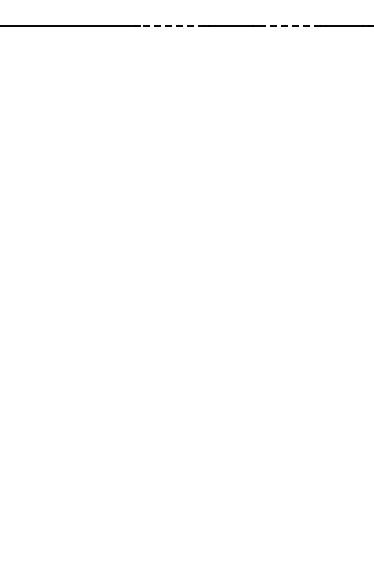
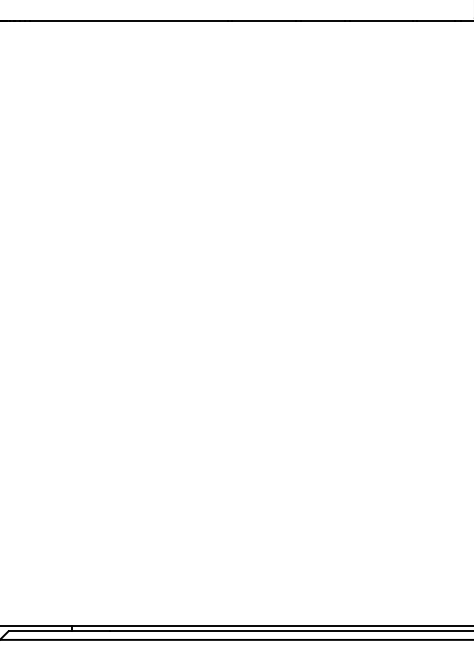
line: (171, 25) -> (263, 20), dashed -> solid
line: (288, 25) -> (380, 20), dashed -> solid

